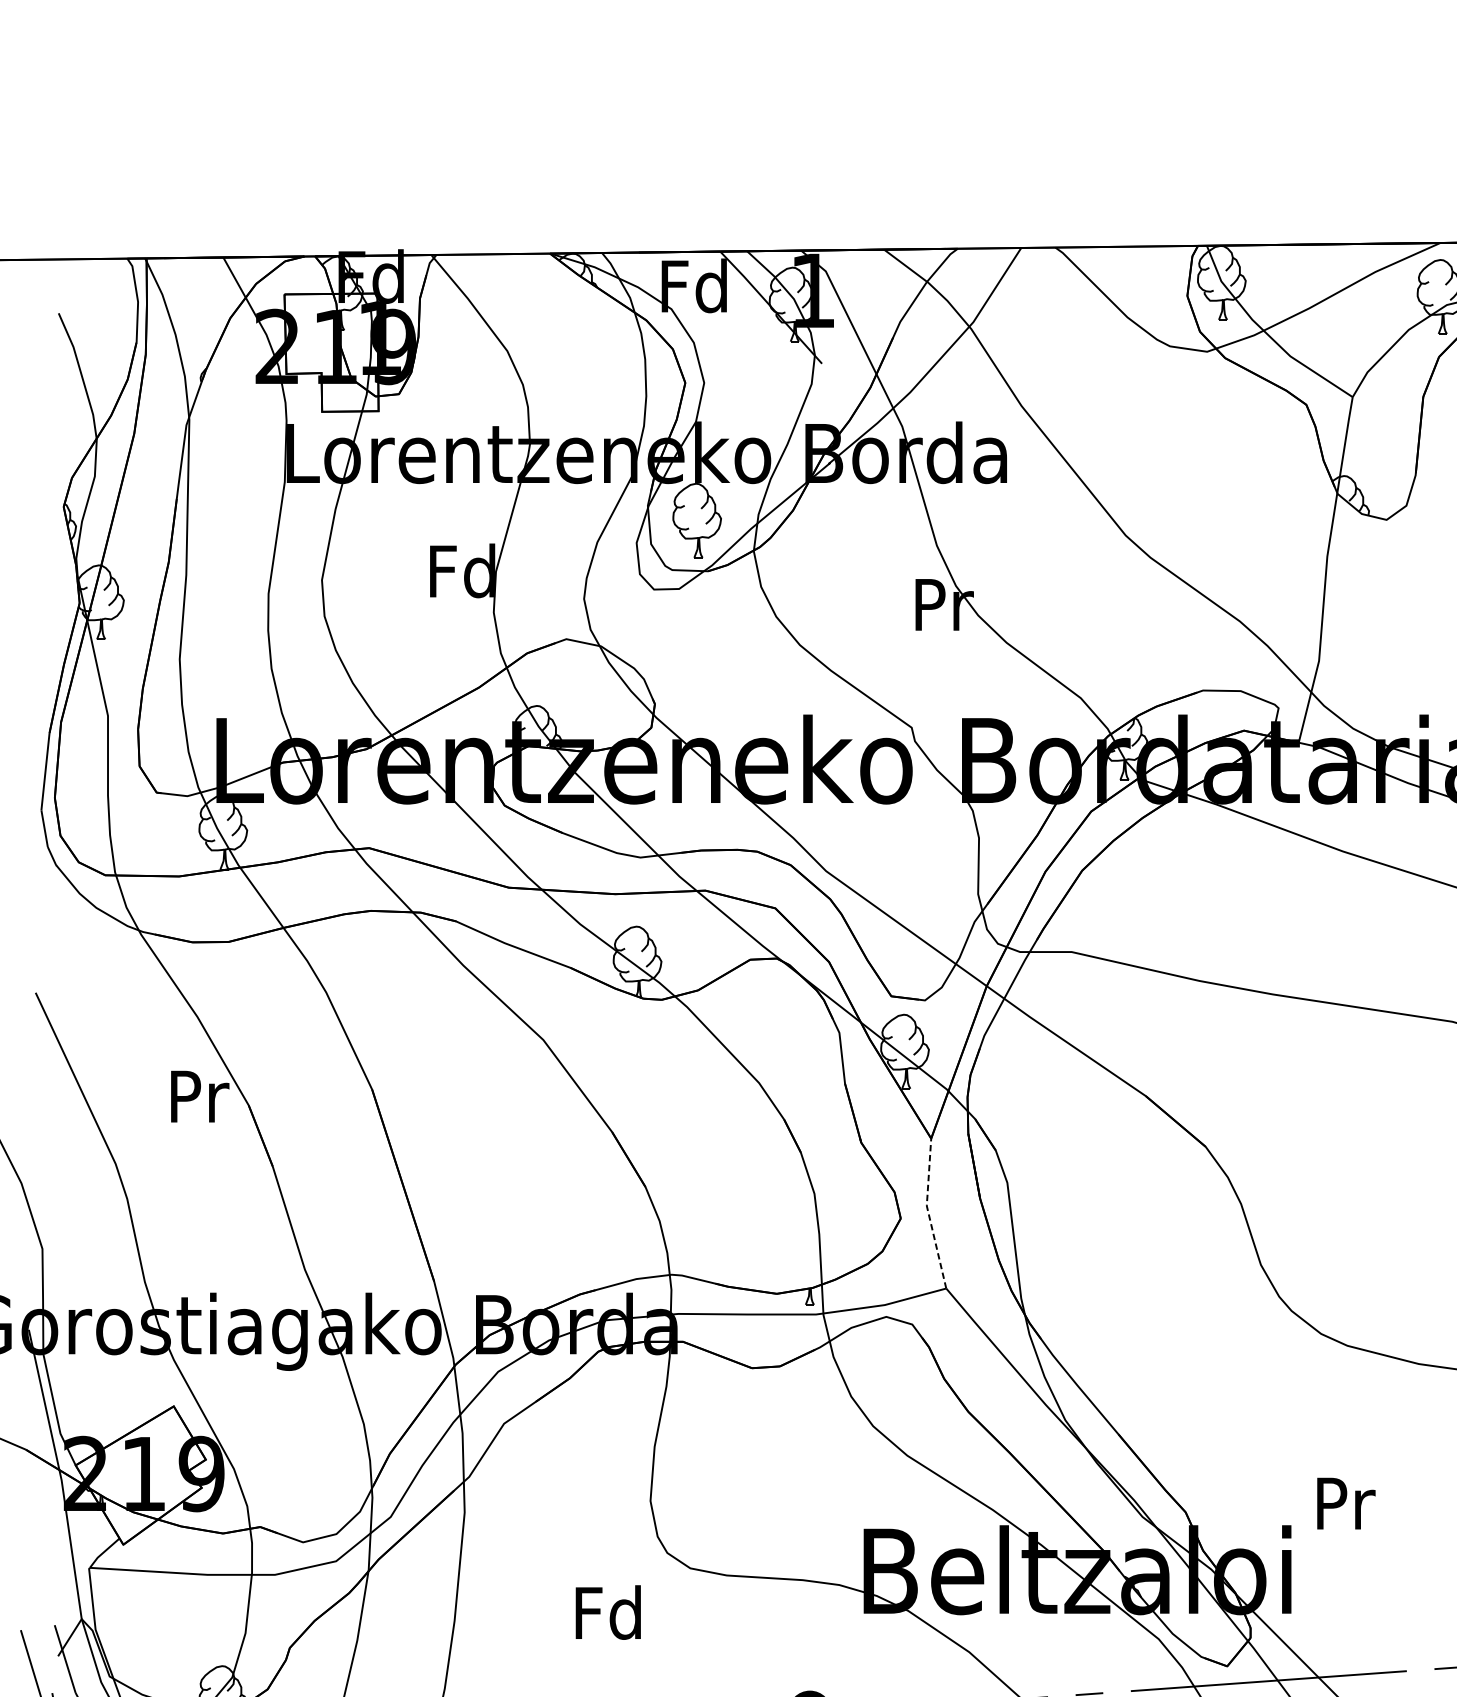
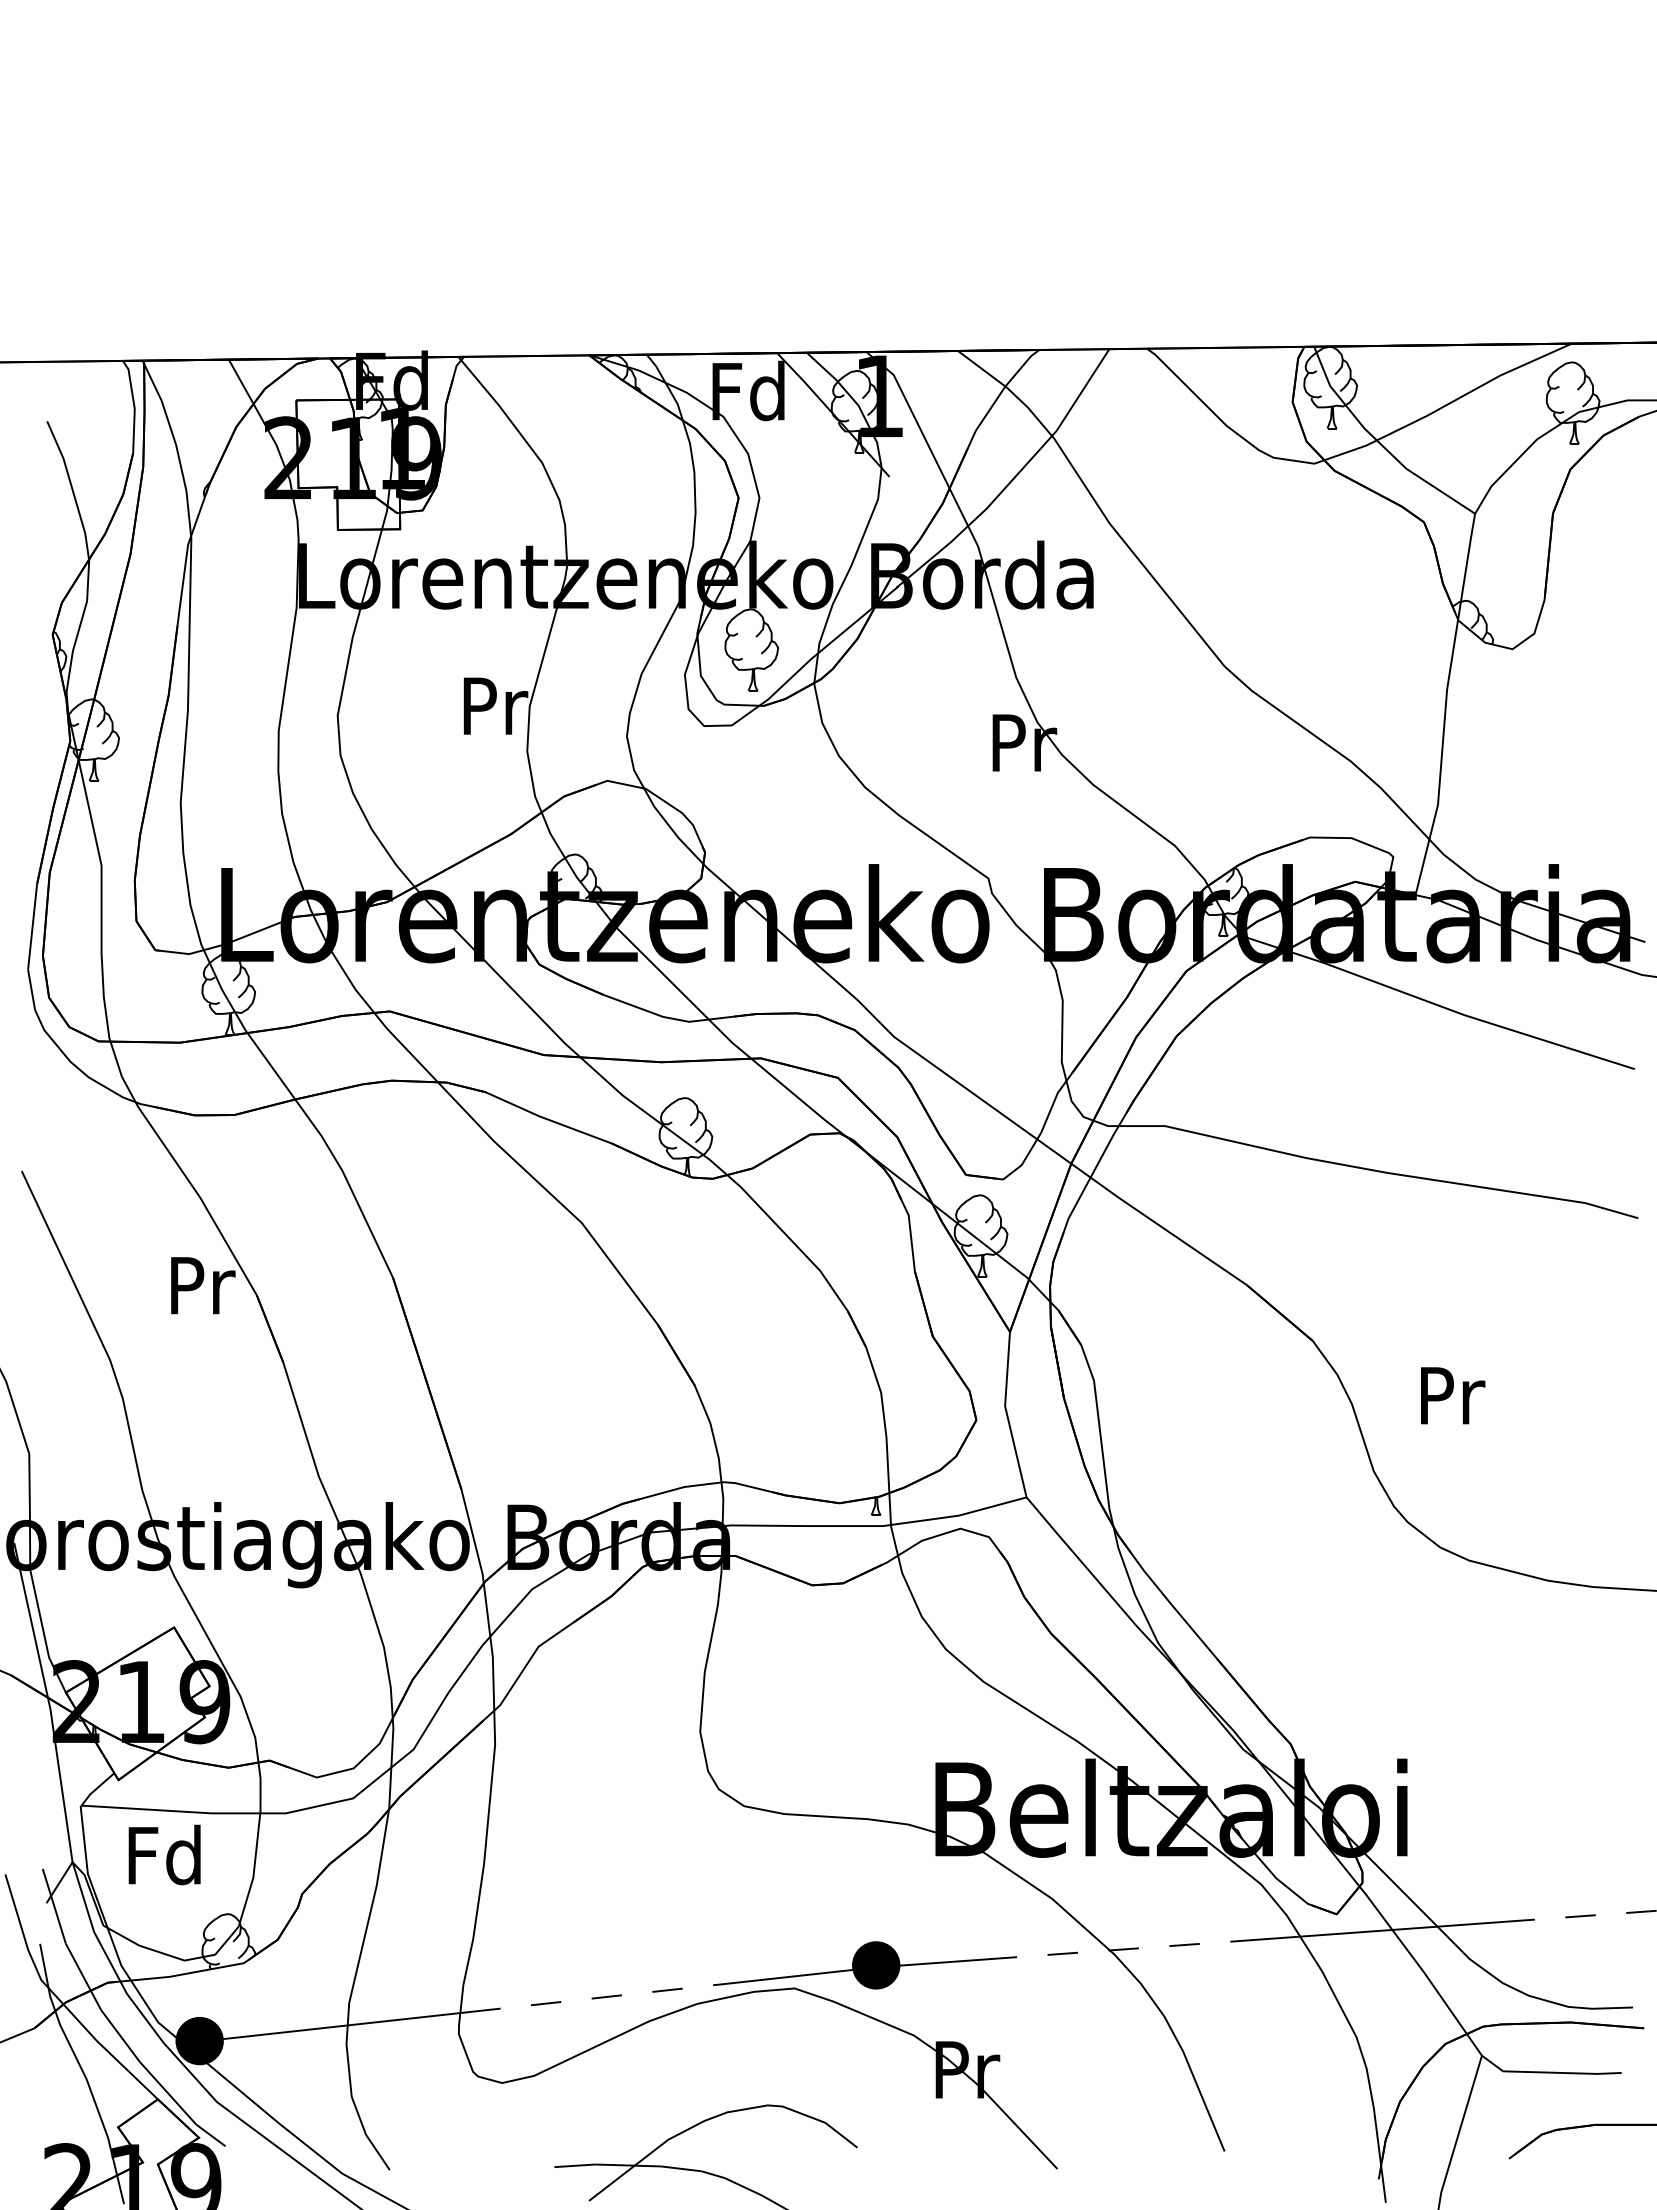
text: (462, 570) -> (492, 705), Fd -> Pr
line: (928, 1213) -> (1007, 1414), dashed -> solid
text: (1346, 1503) -> (1453, 1395), moved
text: (608, 1612) -> (164, 1854), moved

